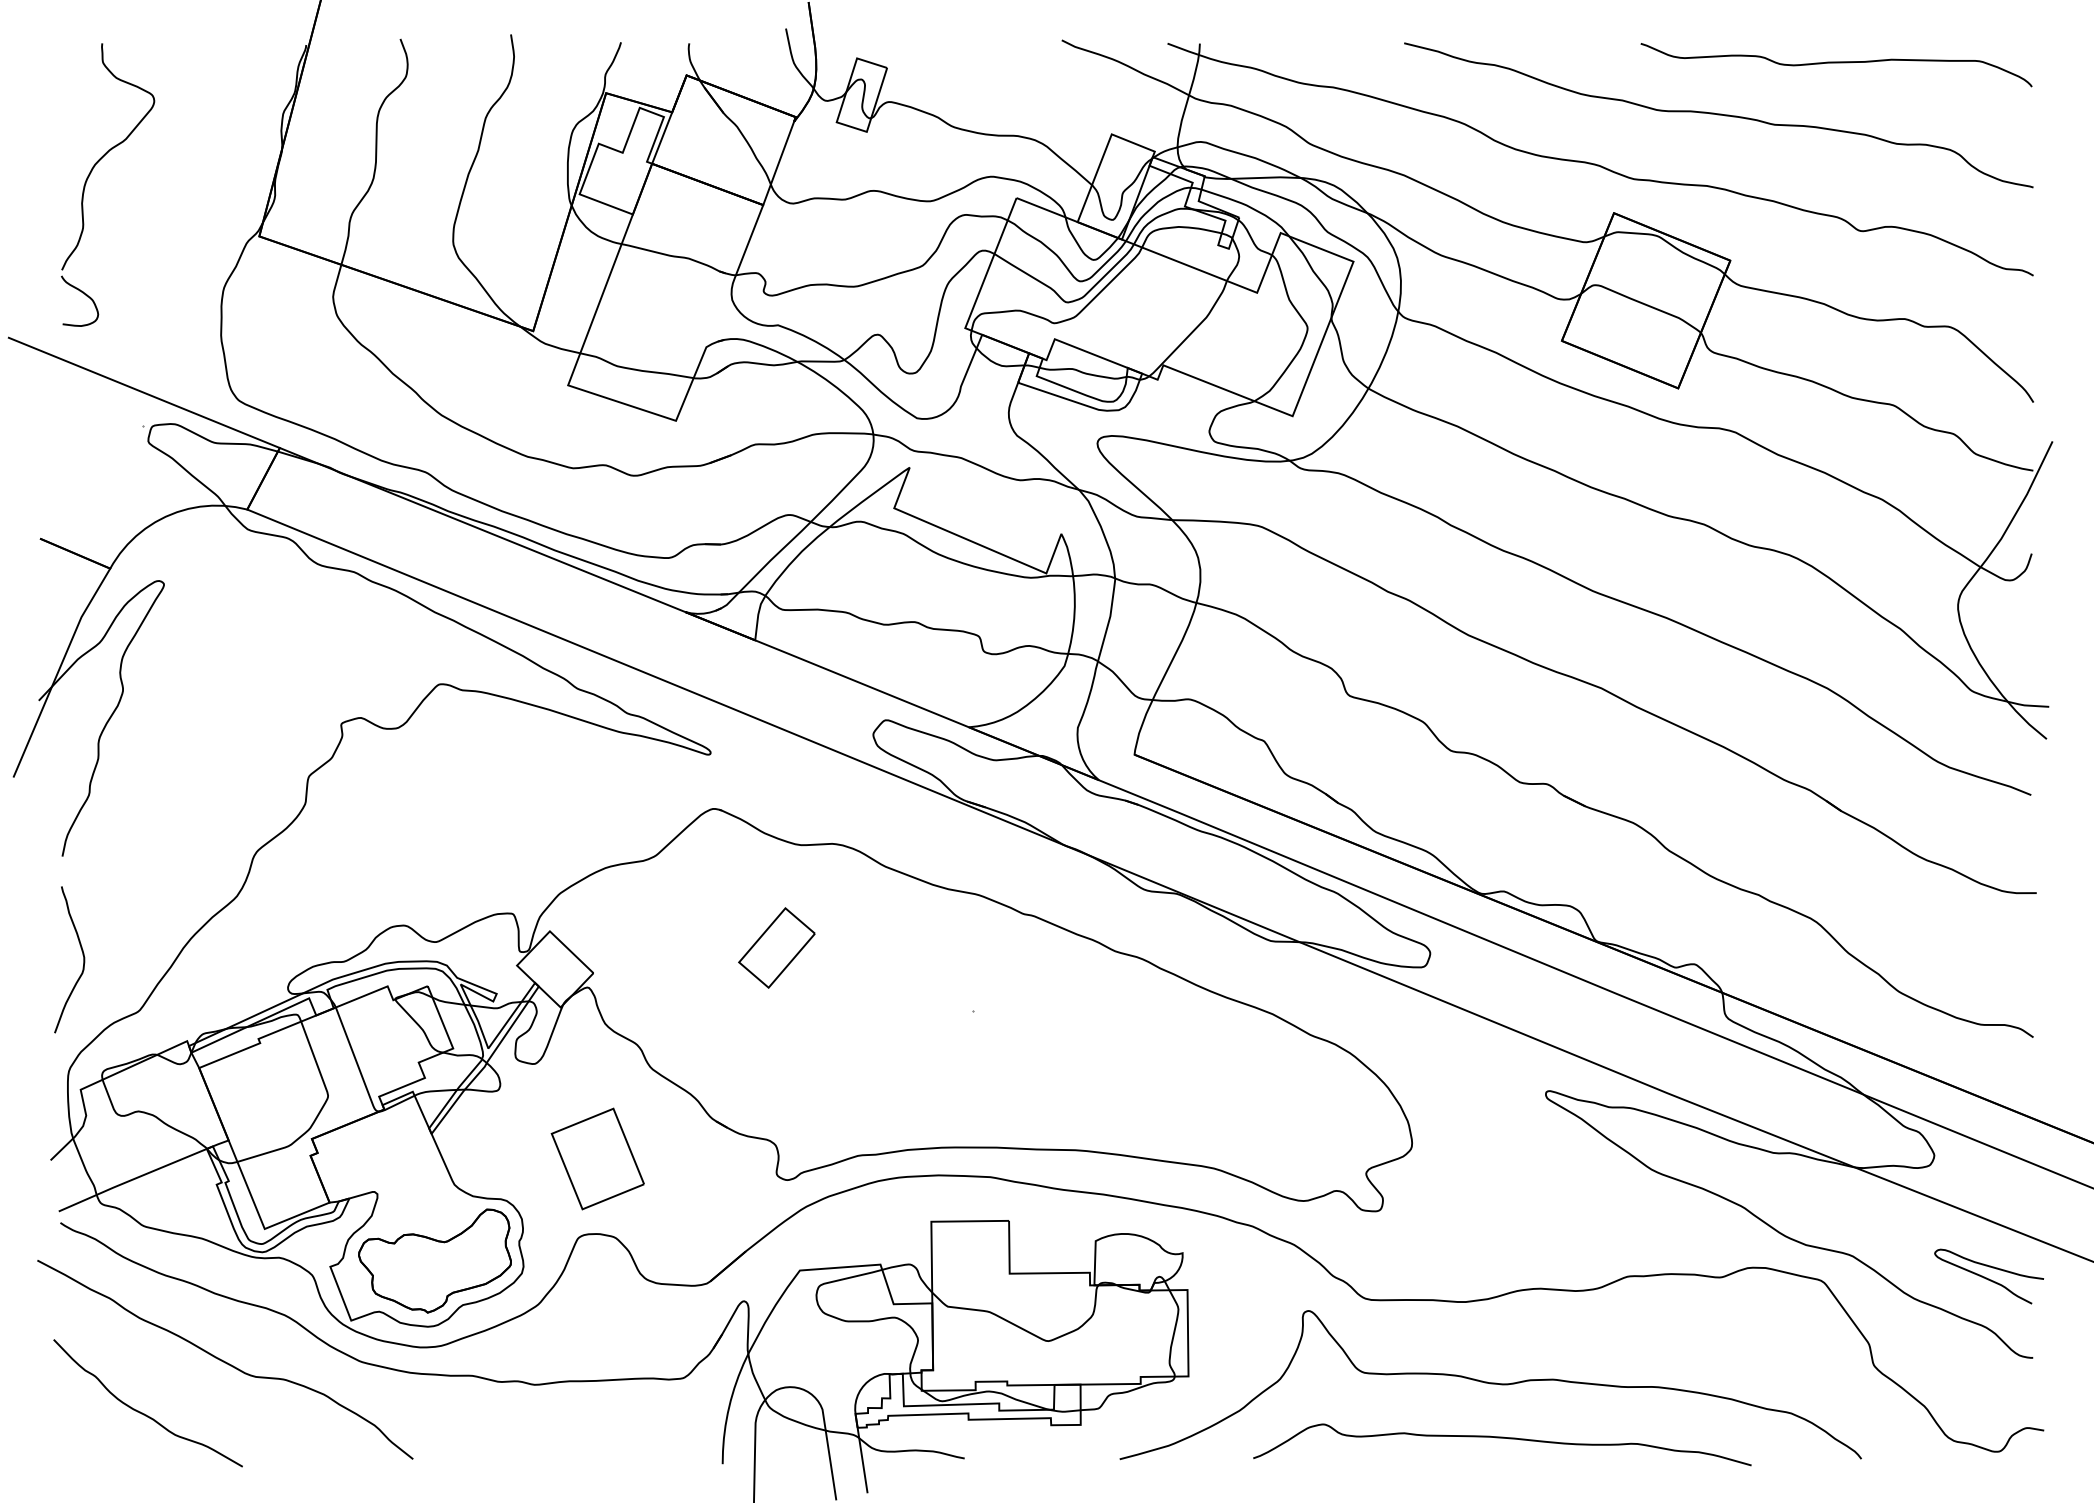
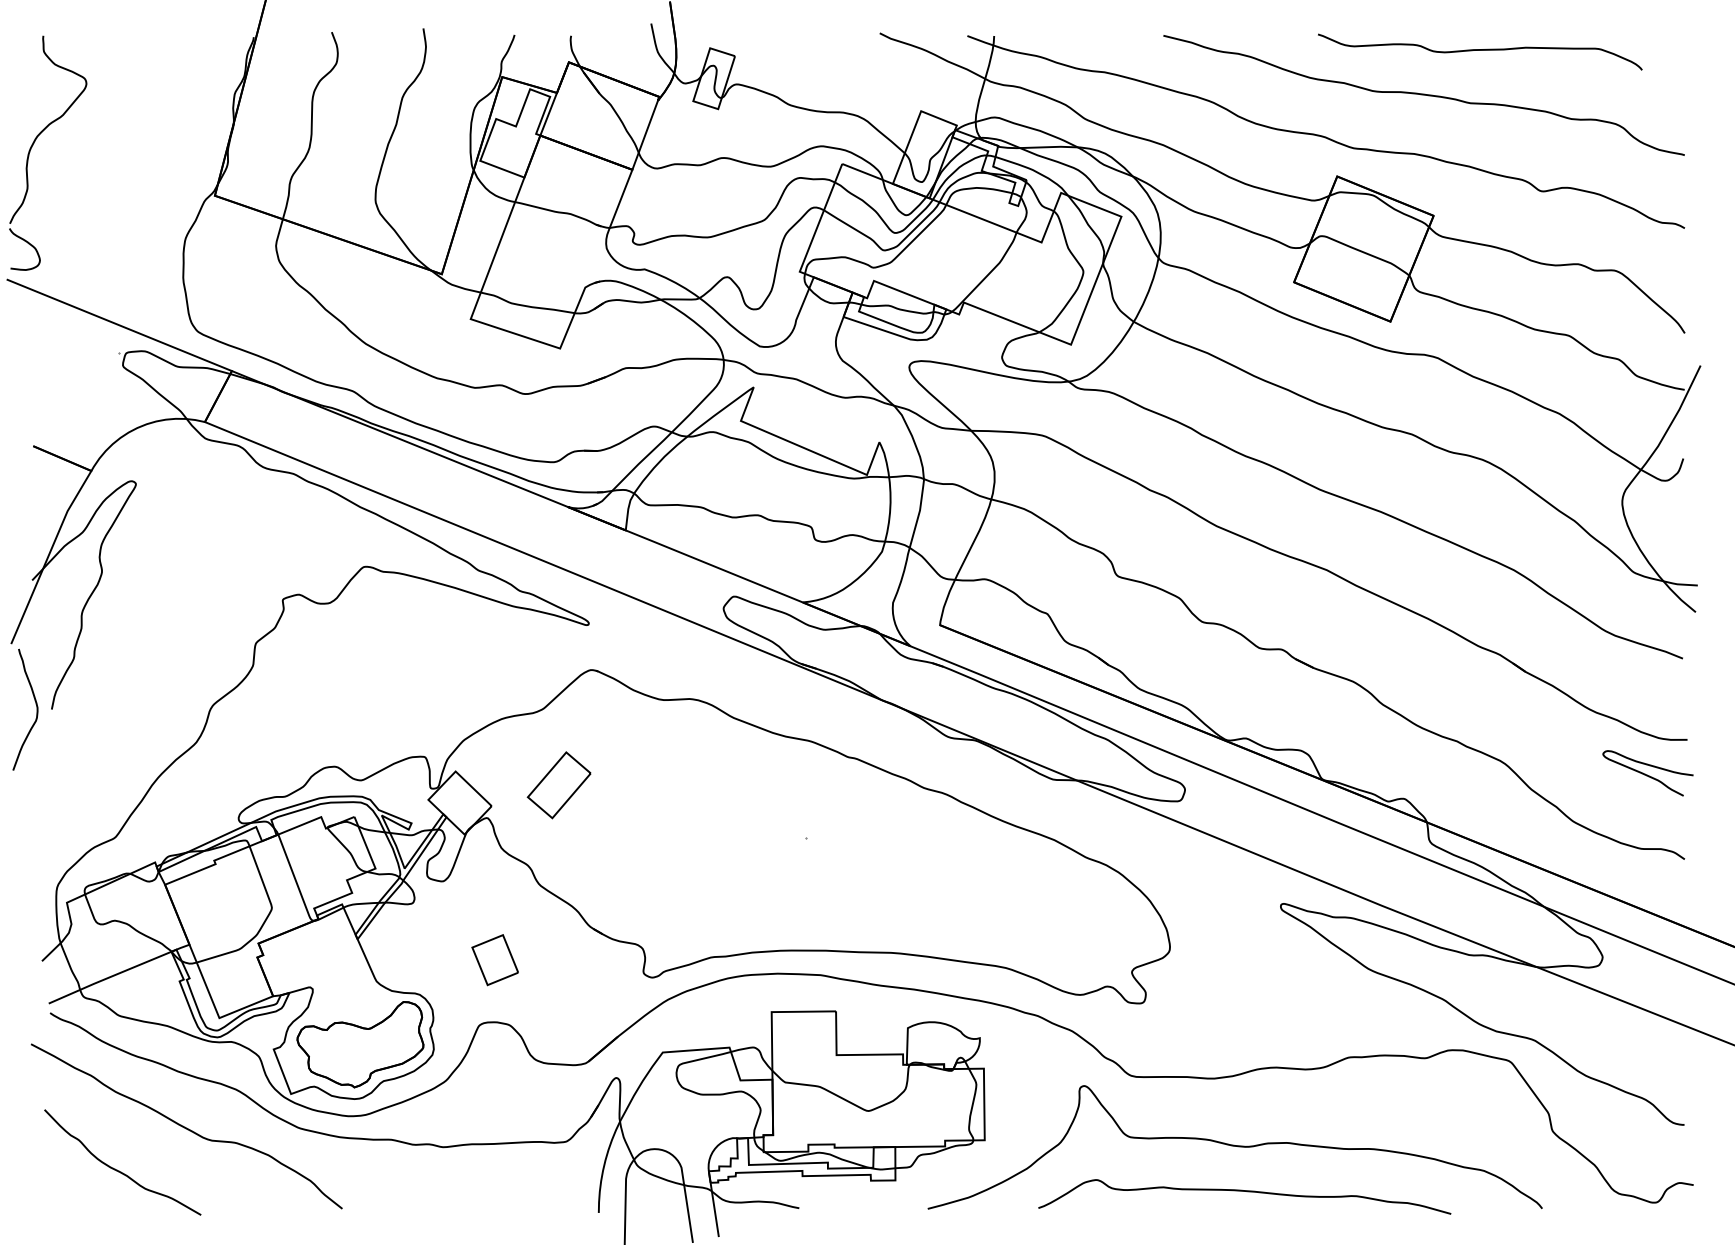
curve: (1836, 63) -> (1480, 50), moved
part: (91, 173) -> (34, 143), moved
part: (776, 947) -> (558, 784), moved
curve: (82, 955) -> (36, 706), moved
part: (597, 1158) -> (495, 959), size x0.6
curve: (1988, 1278) -> (1647, 774), moved

